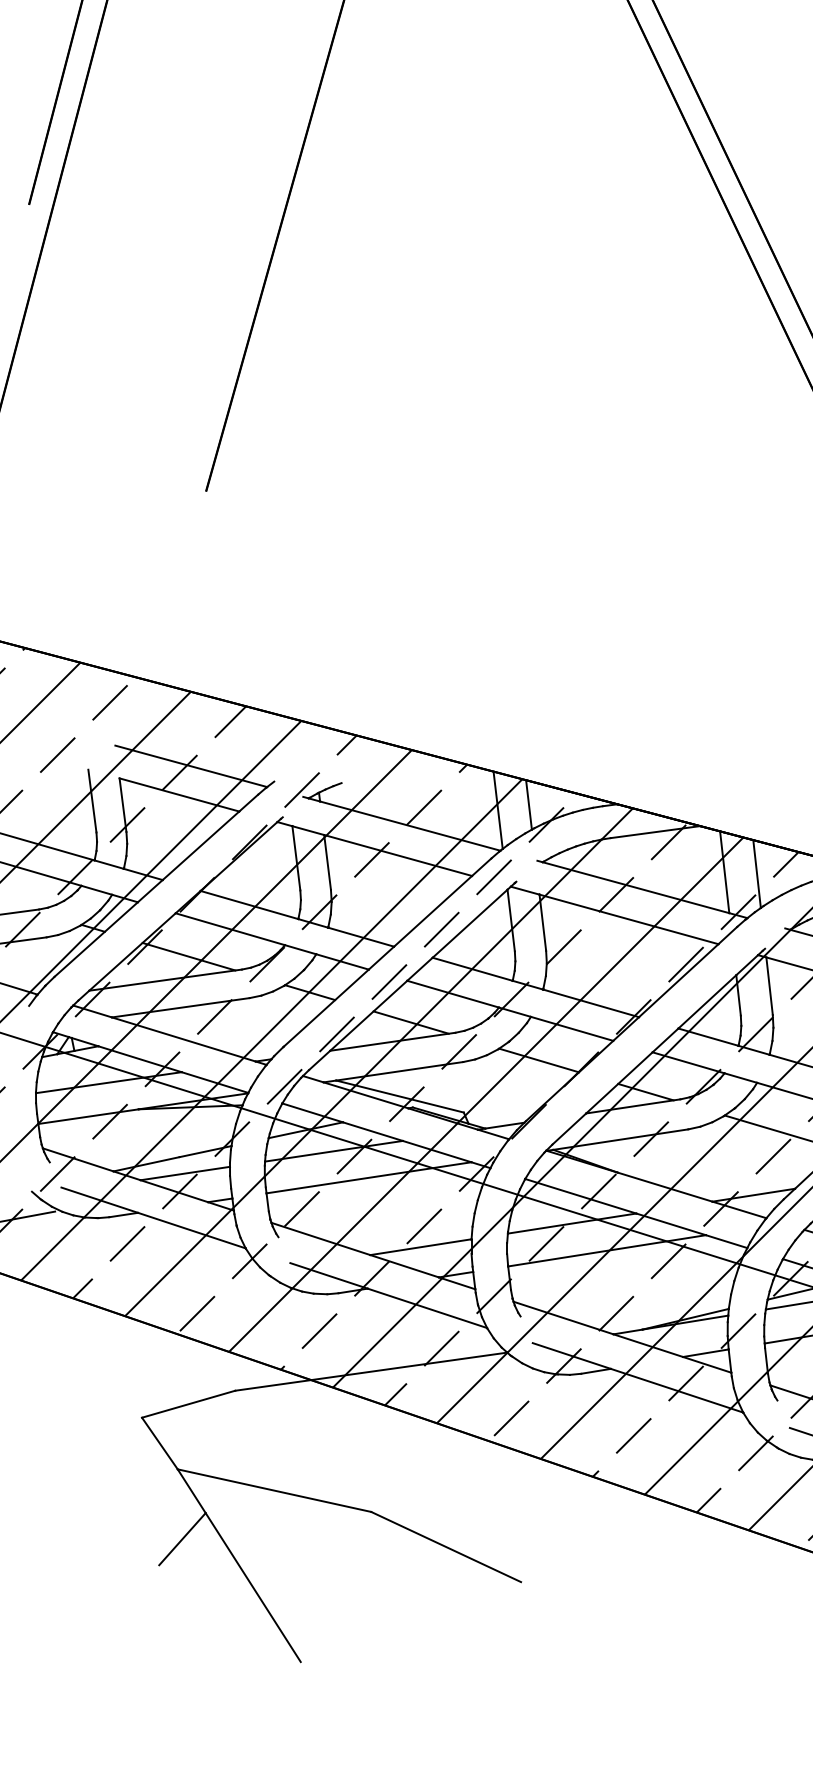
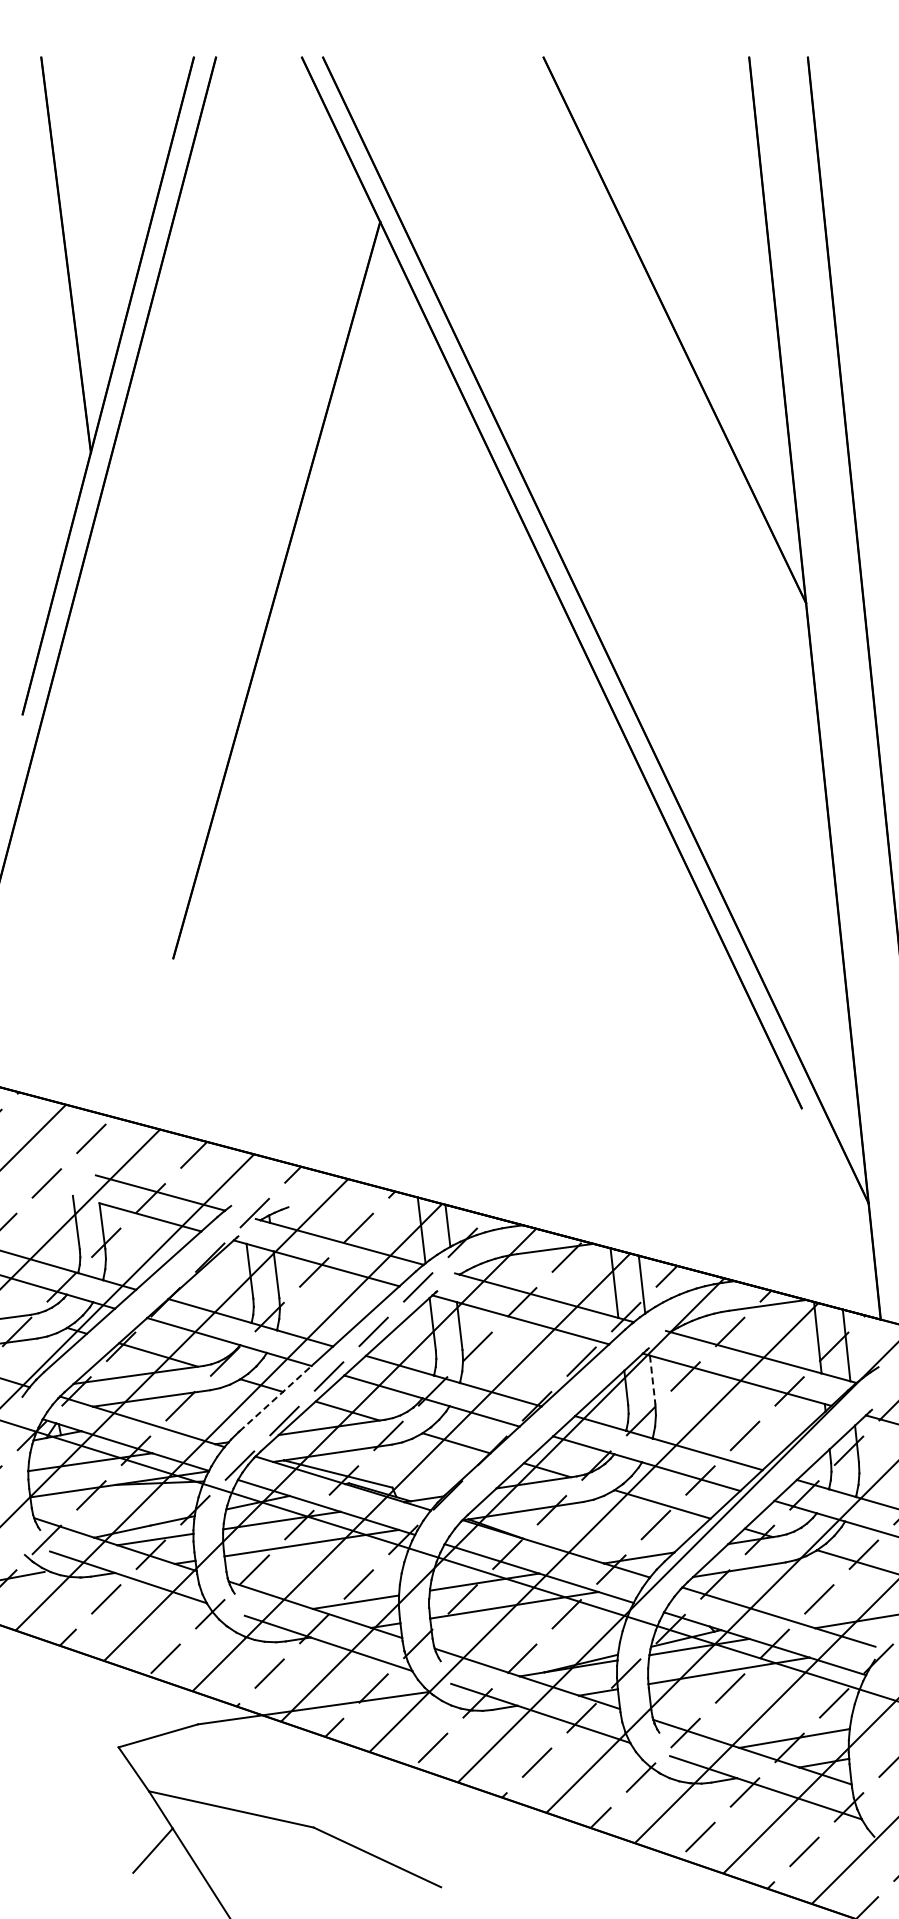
line: (769, 986) -> (652, 1380), solid -> dashed
line: (326, 1007) -> (275, 1398), solid -> dashed

